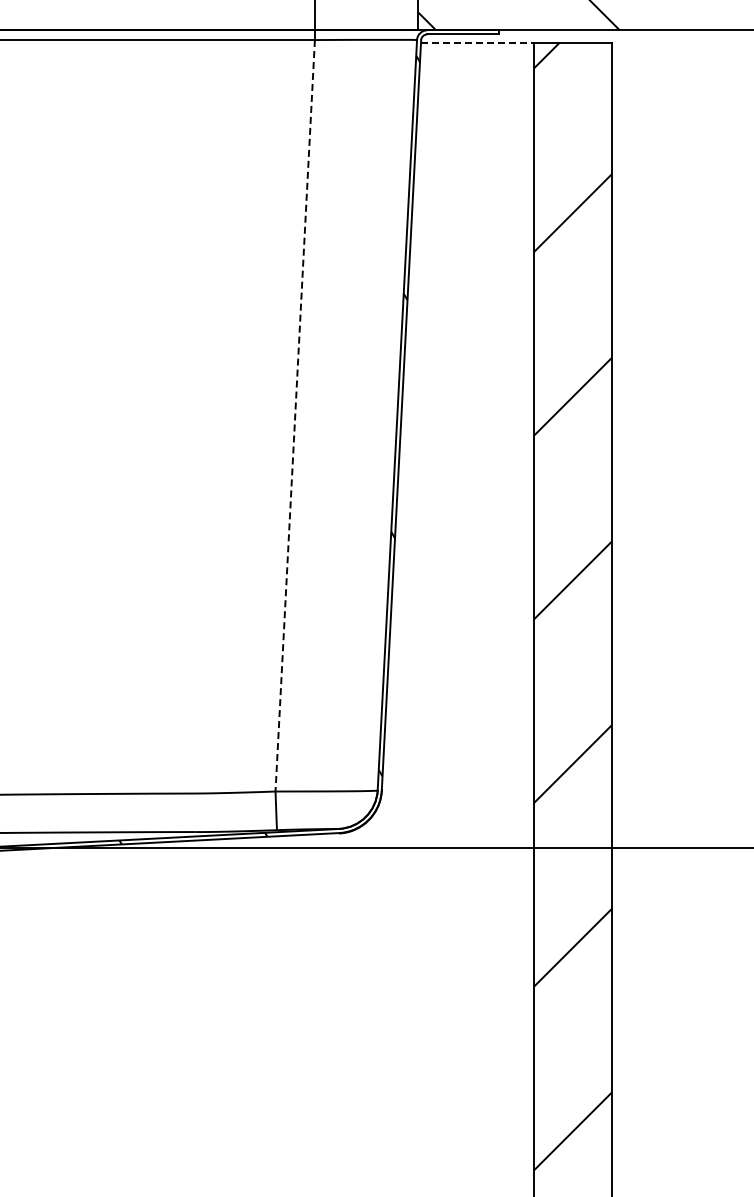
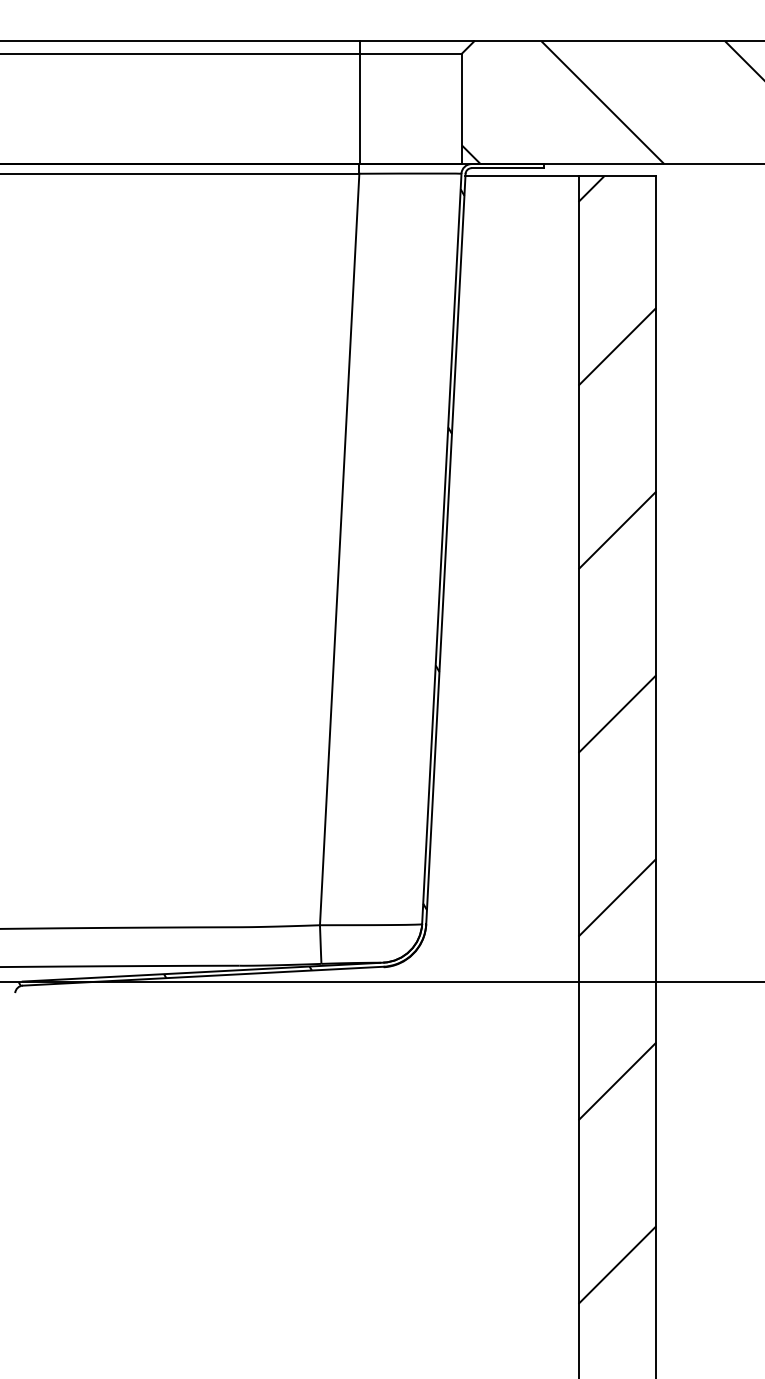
line: (477, 42) -> (521, 176), dashed -> solid
line: (295, 415) -> (339, 549), dashed -> solid

